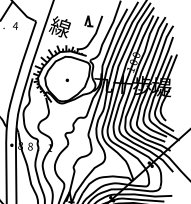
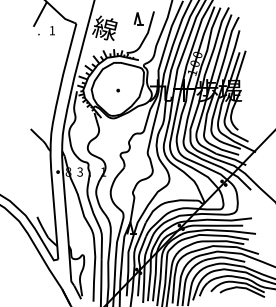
text: (15, 25) -> (52, 30), 4 -> 1
text: (30, 146) -> (80, 171), 8 -> 3

